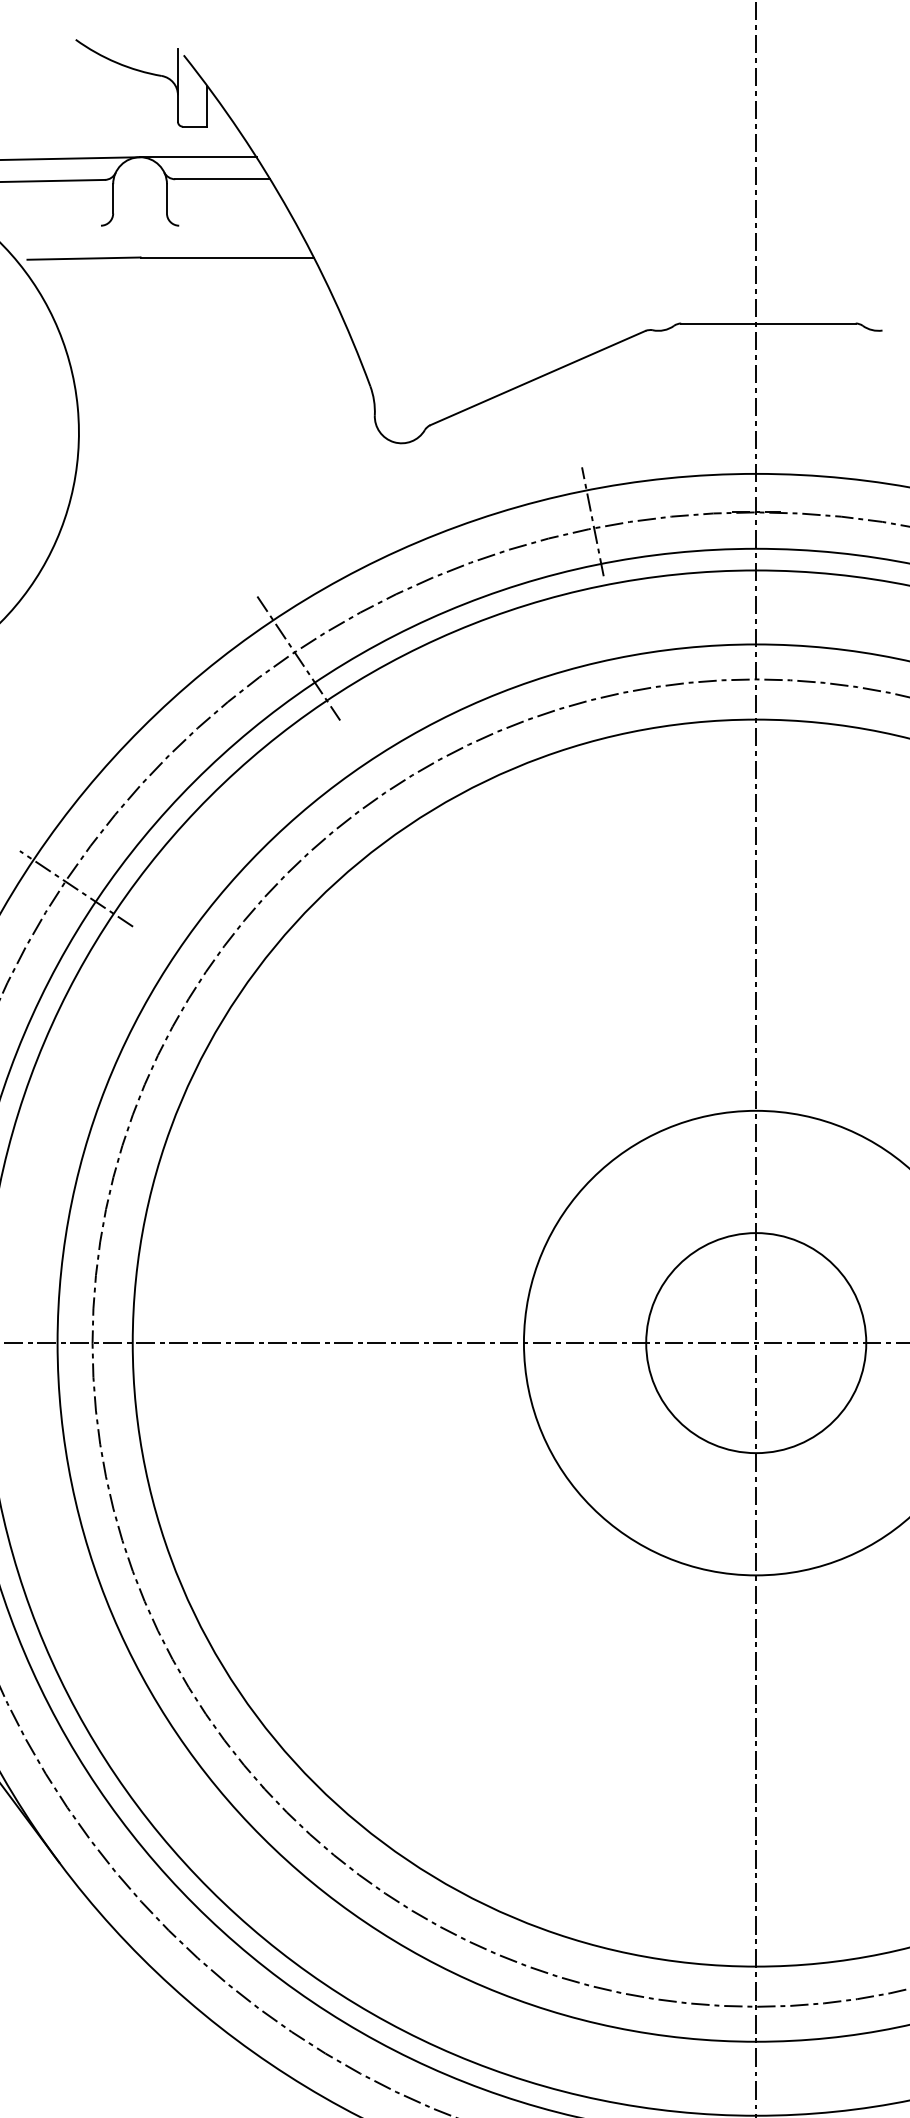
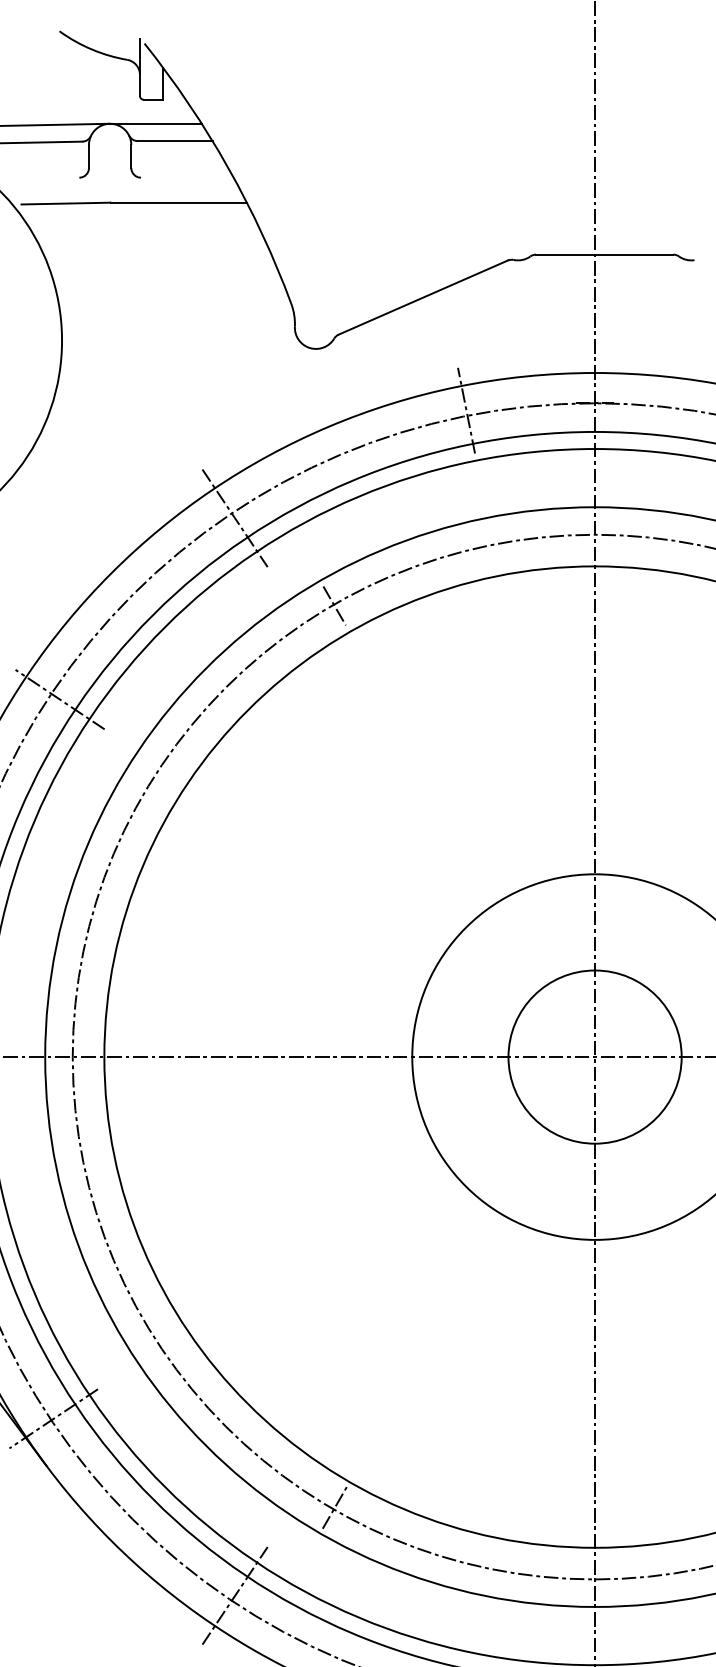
line: (425, 769) -> (334, 605), added
line: (68, 1802) -> (53, 1418), added
line: (425, 1915) -> (334, 1507), added
line: (298, 2027) -> (234, 1595), added

